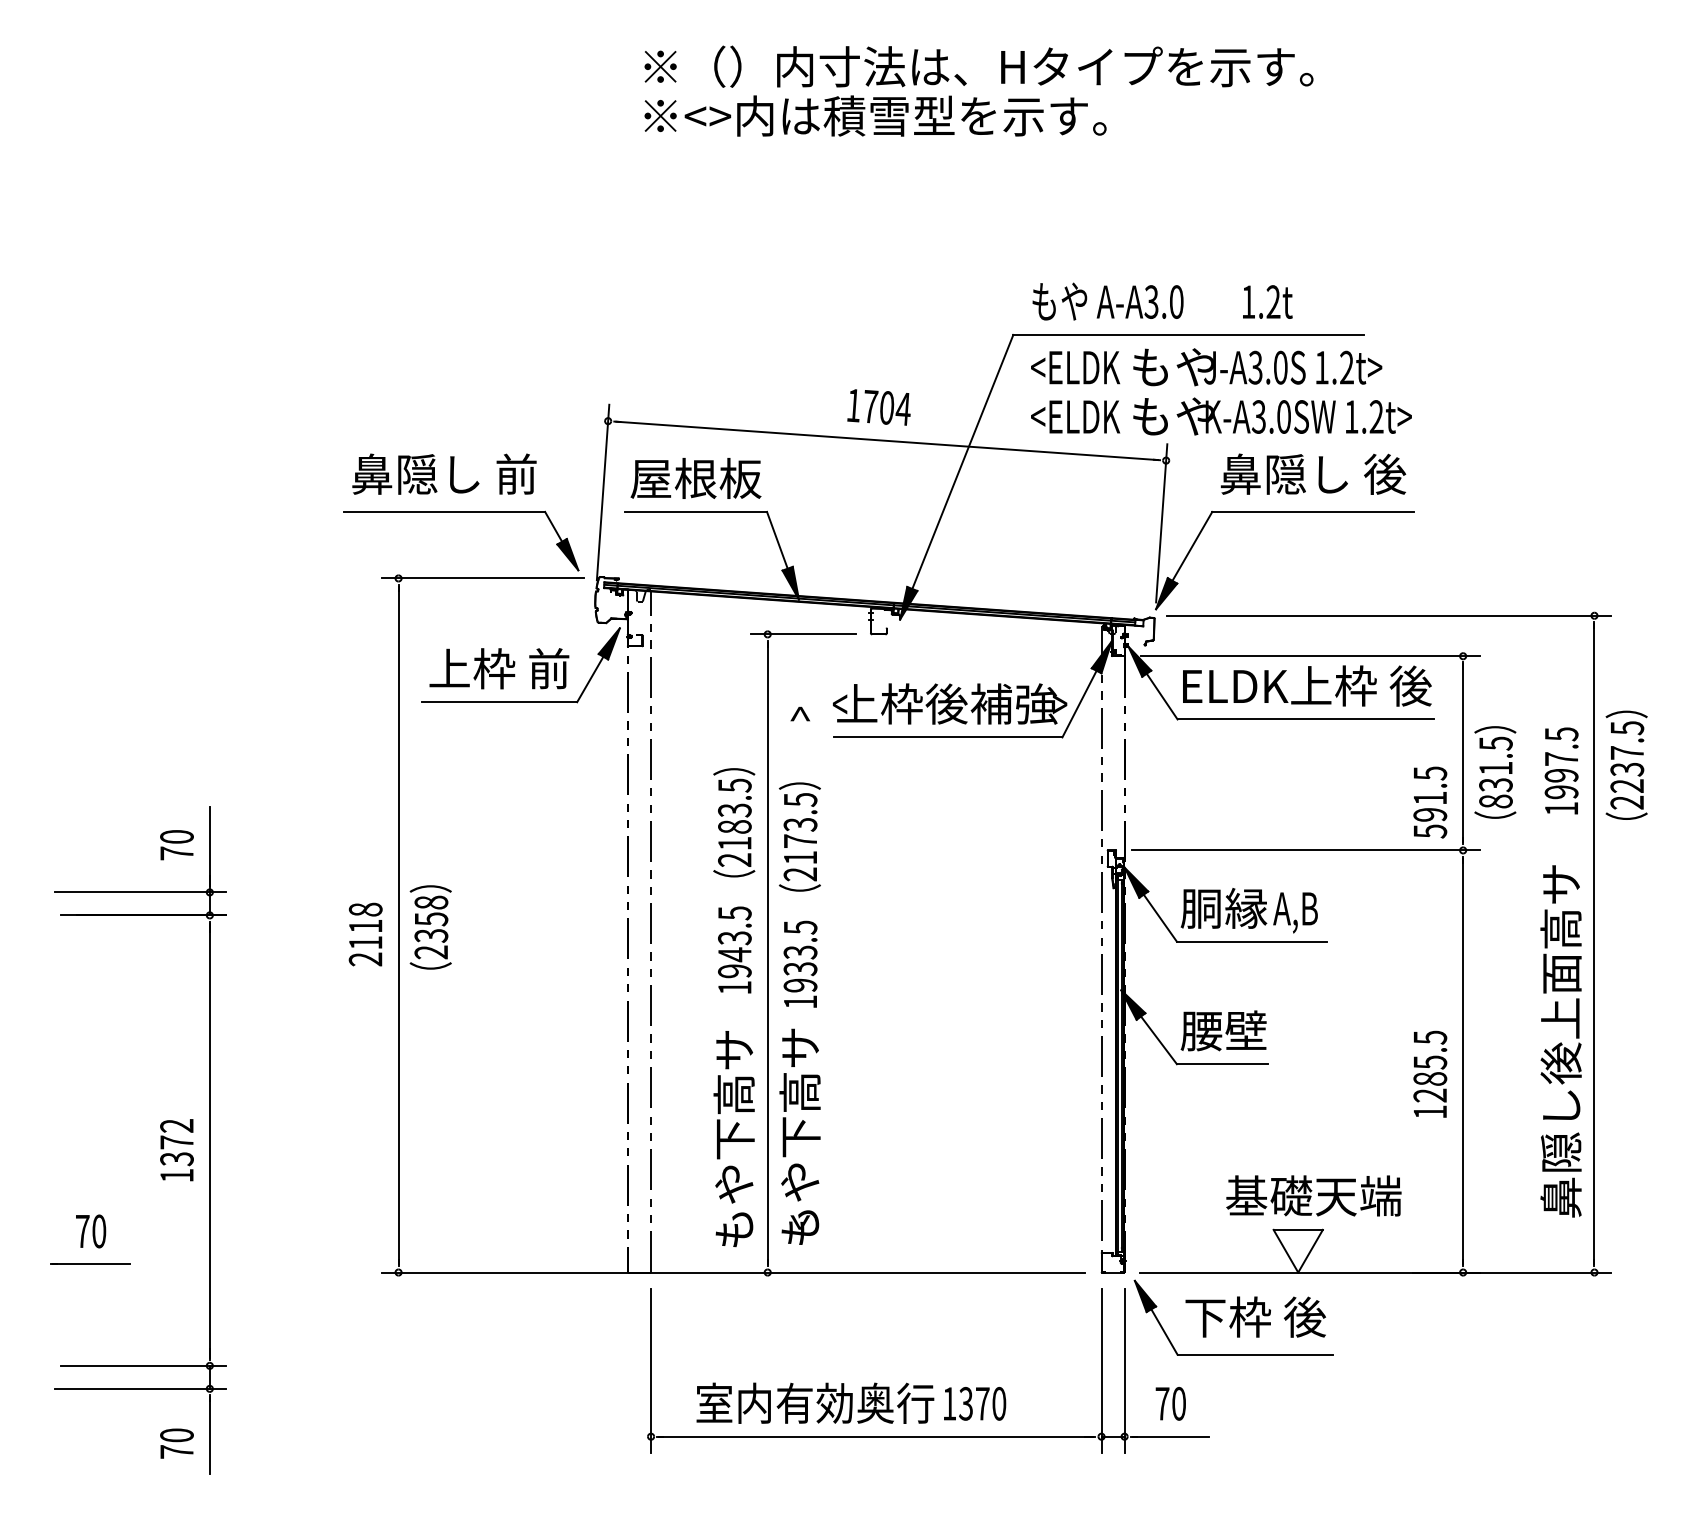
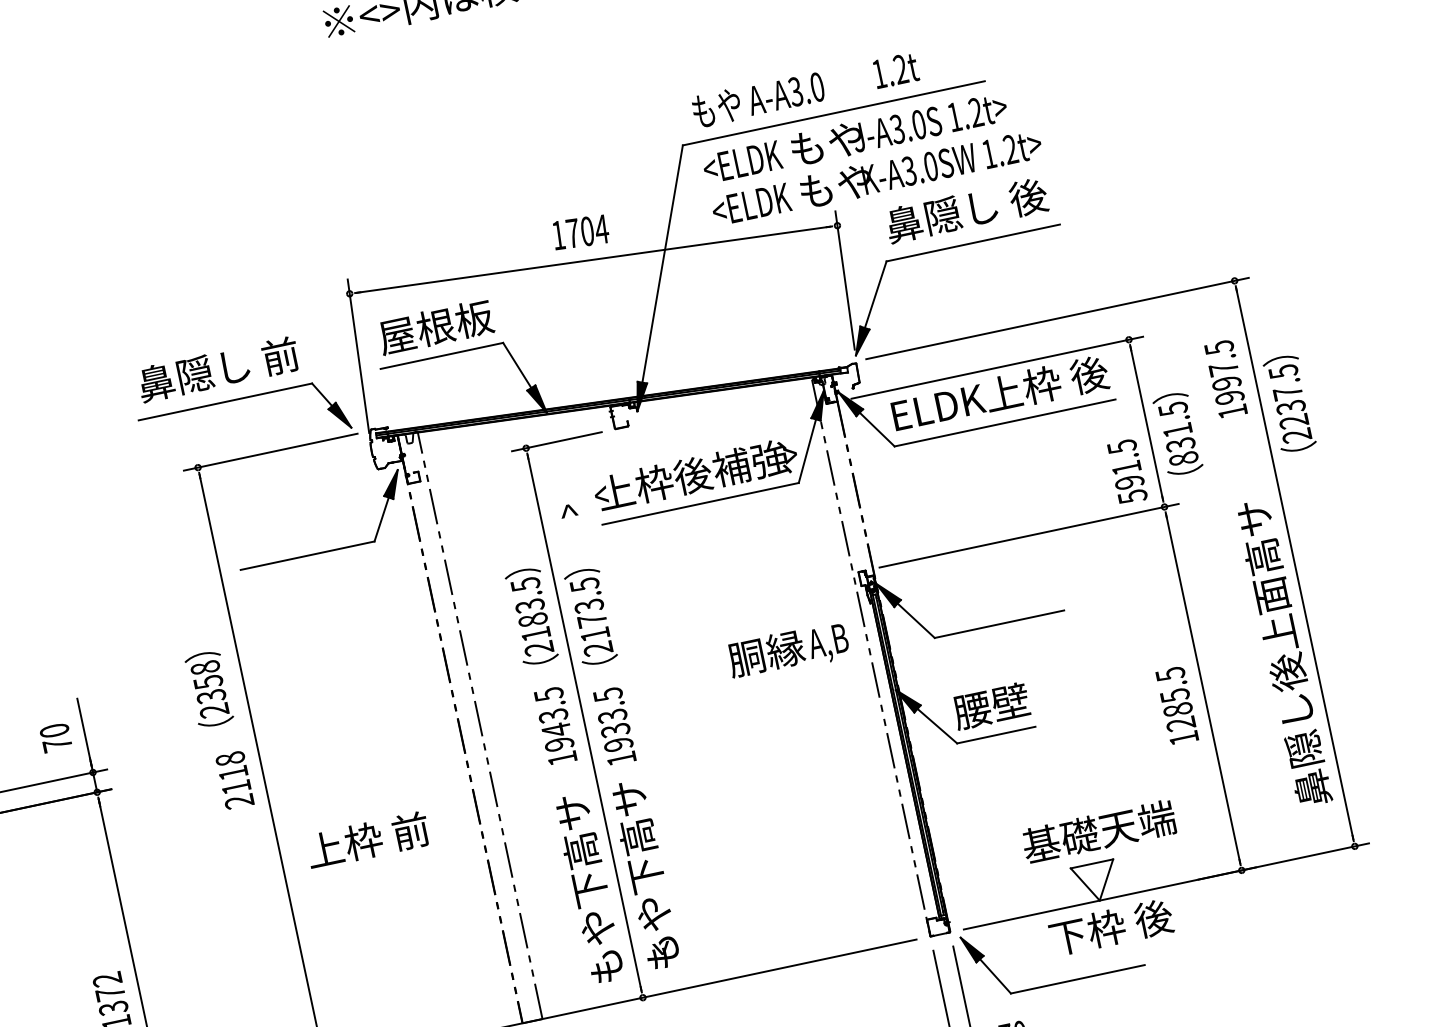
text: (499, 668) -> (368, 840), moved
text: (1561, 770) -> (1225, 378), moved
text: (1248, 910) -> (787, 651), moved
text: (430, 927) -> (209, 689), moved
text: (1255, 1316) -> (1111, 926), moved

